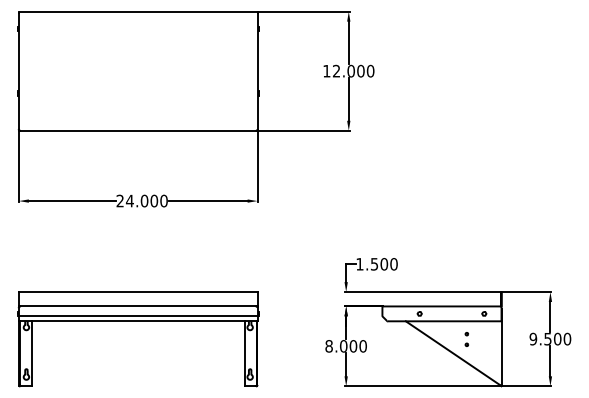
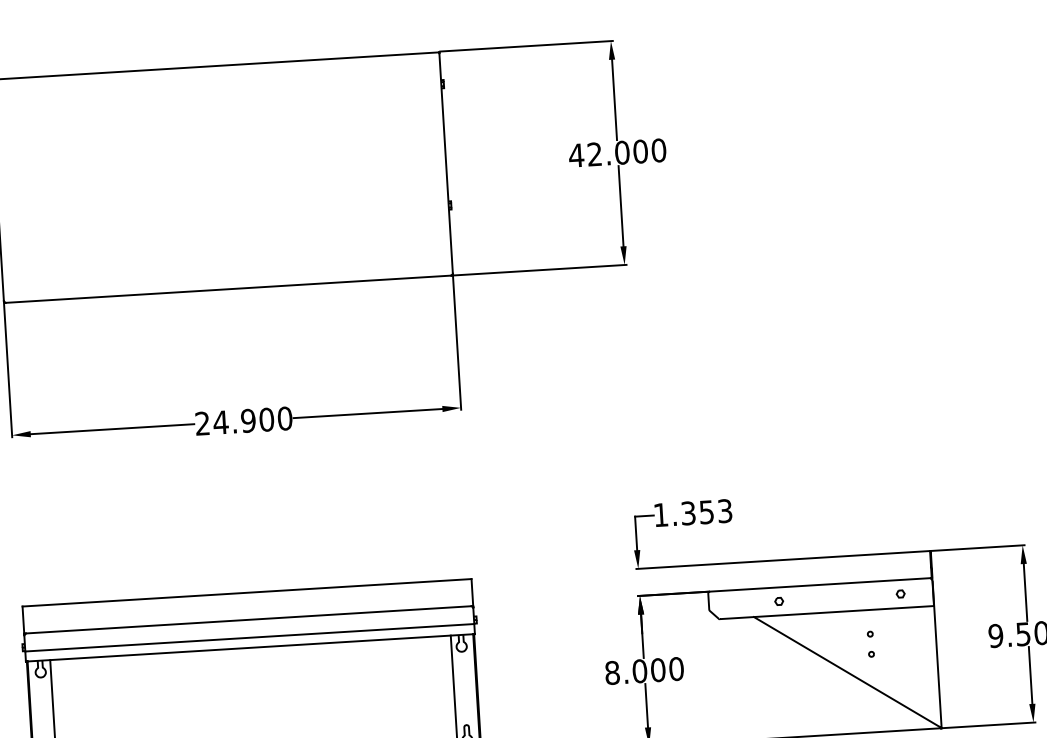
text: (326, 71) -> (575, 156), 12.000 -> 42.000
text: (144, 201) -> (248, 421), 24.000 -> 24.900
text: (384, 264) -> (707, 512), 1.500 -> 1.353

